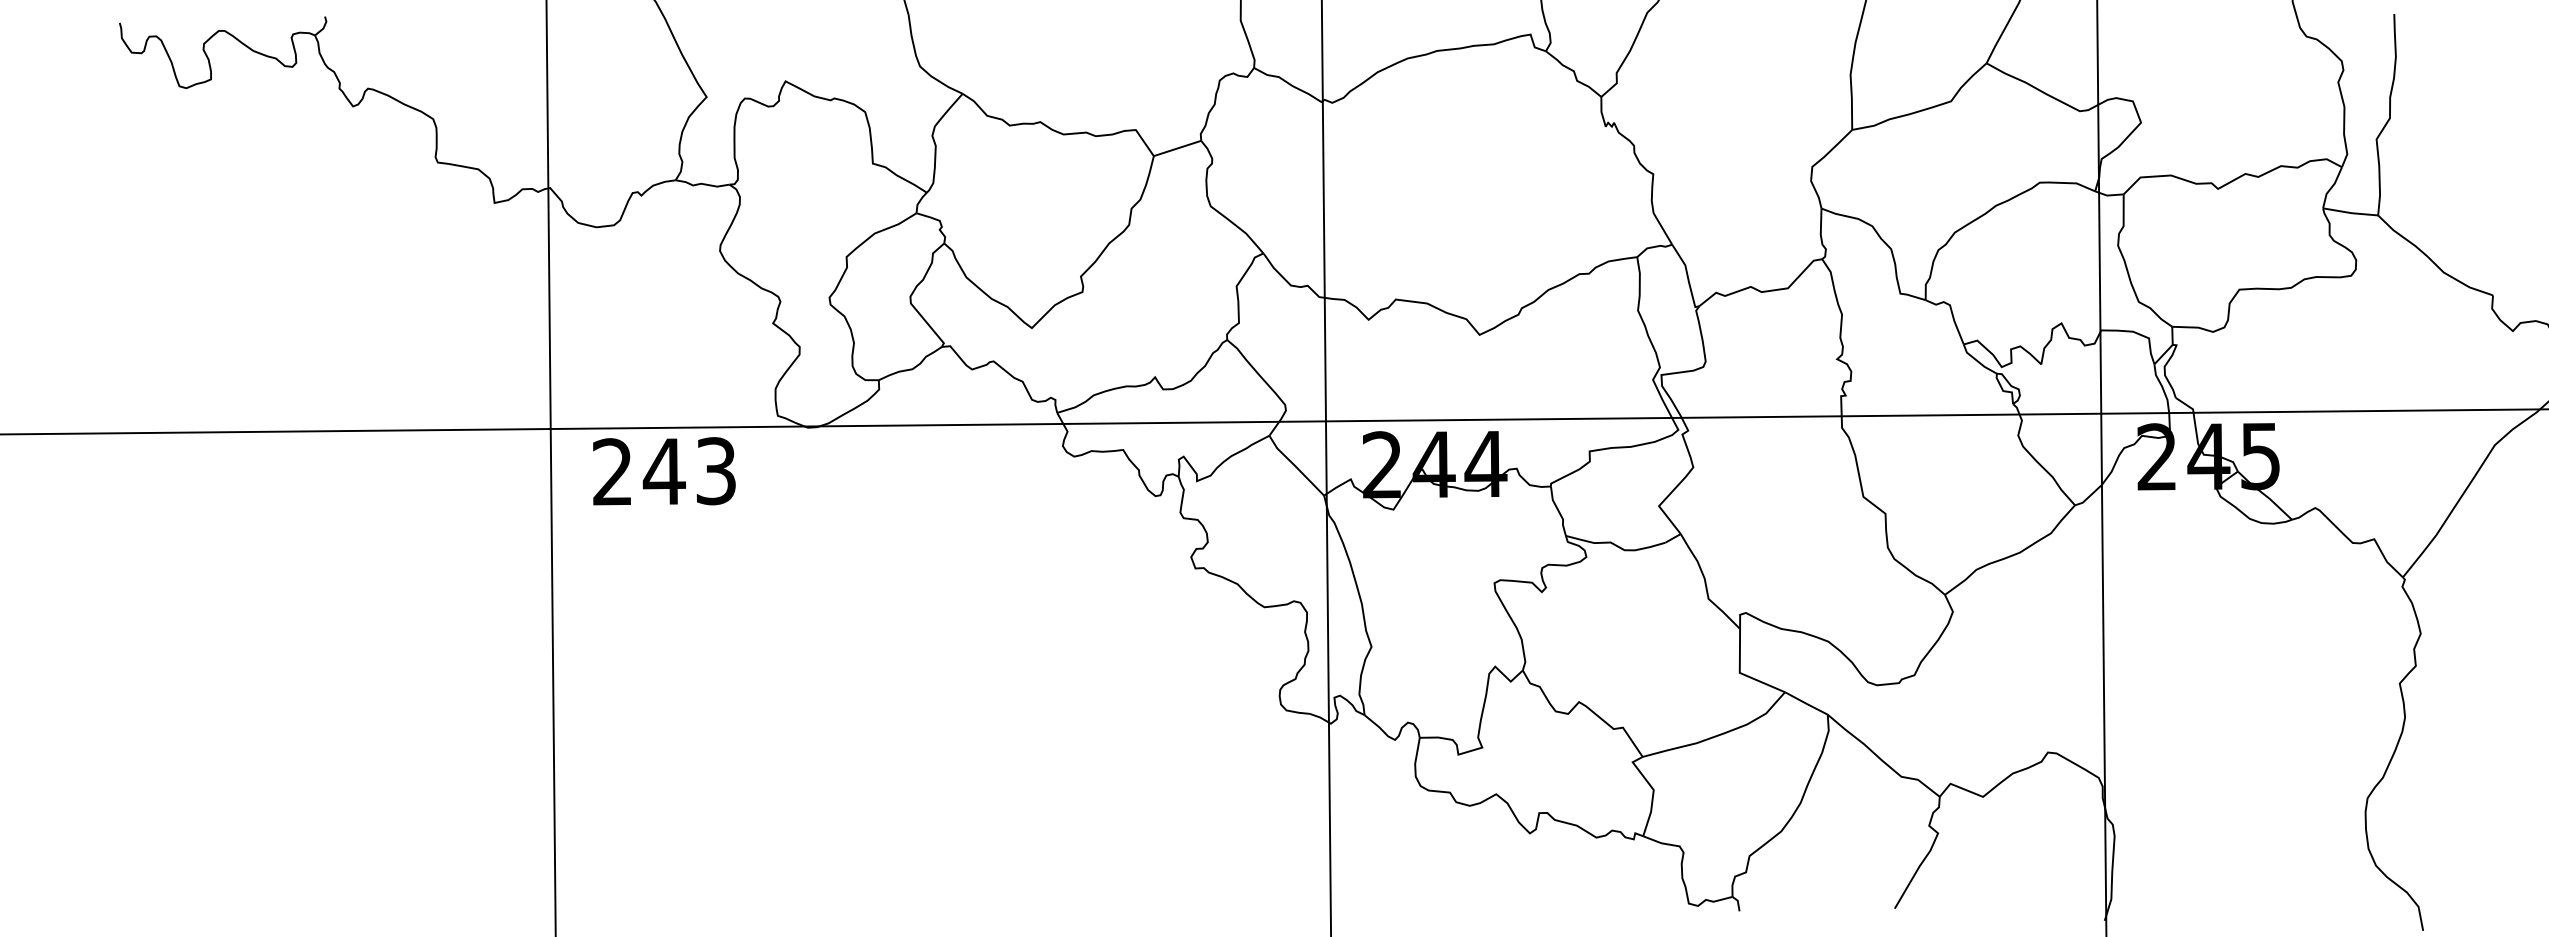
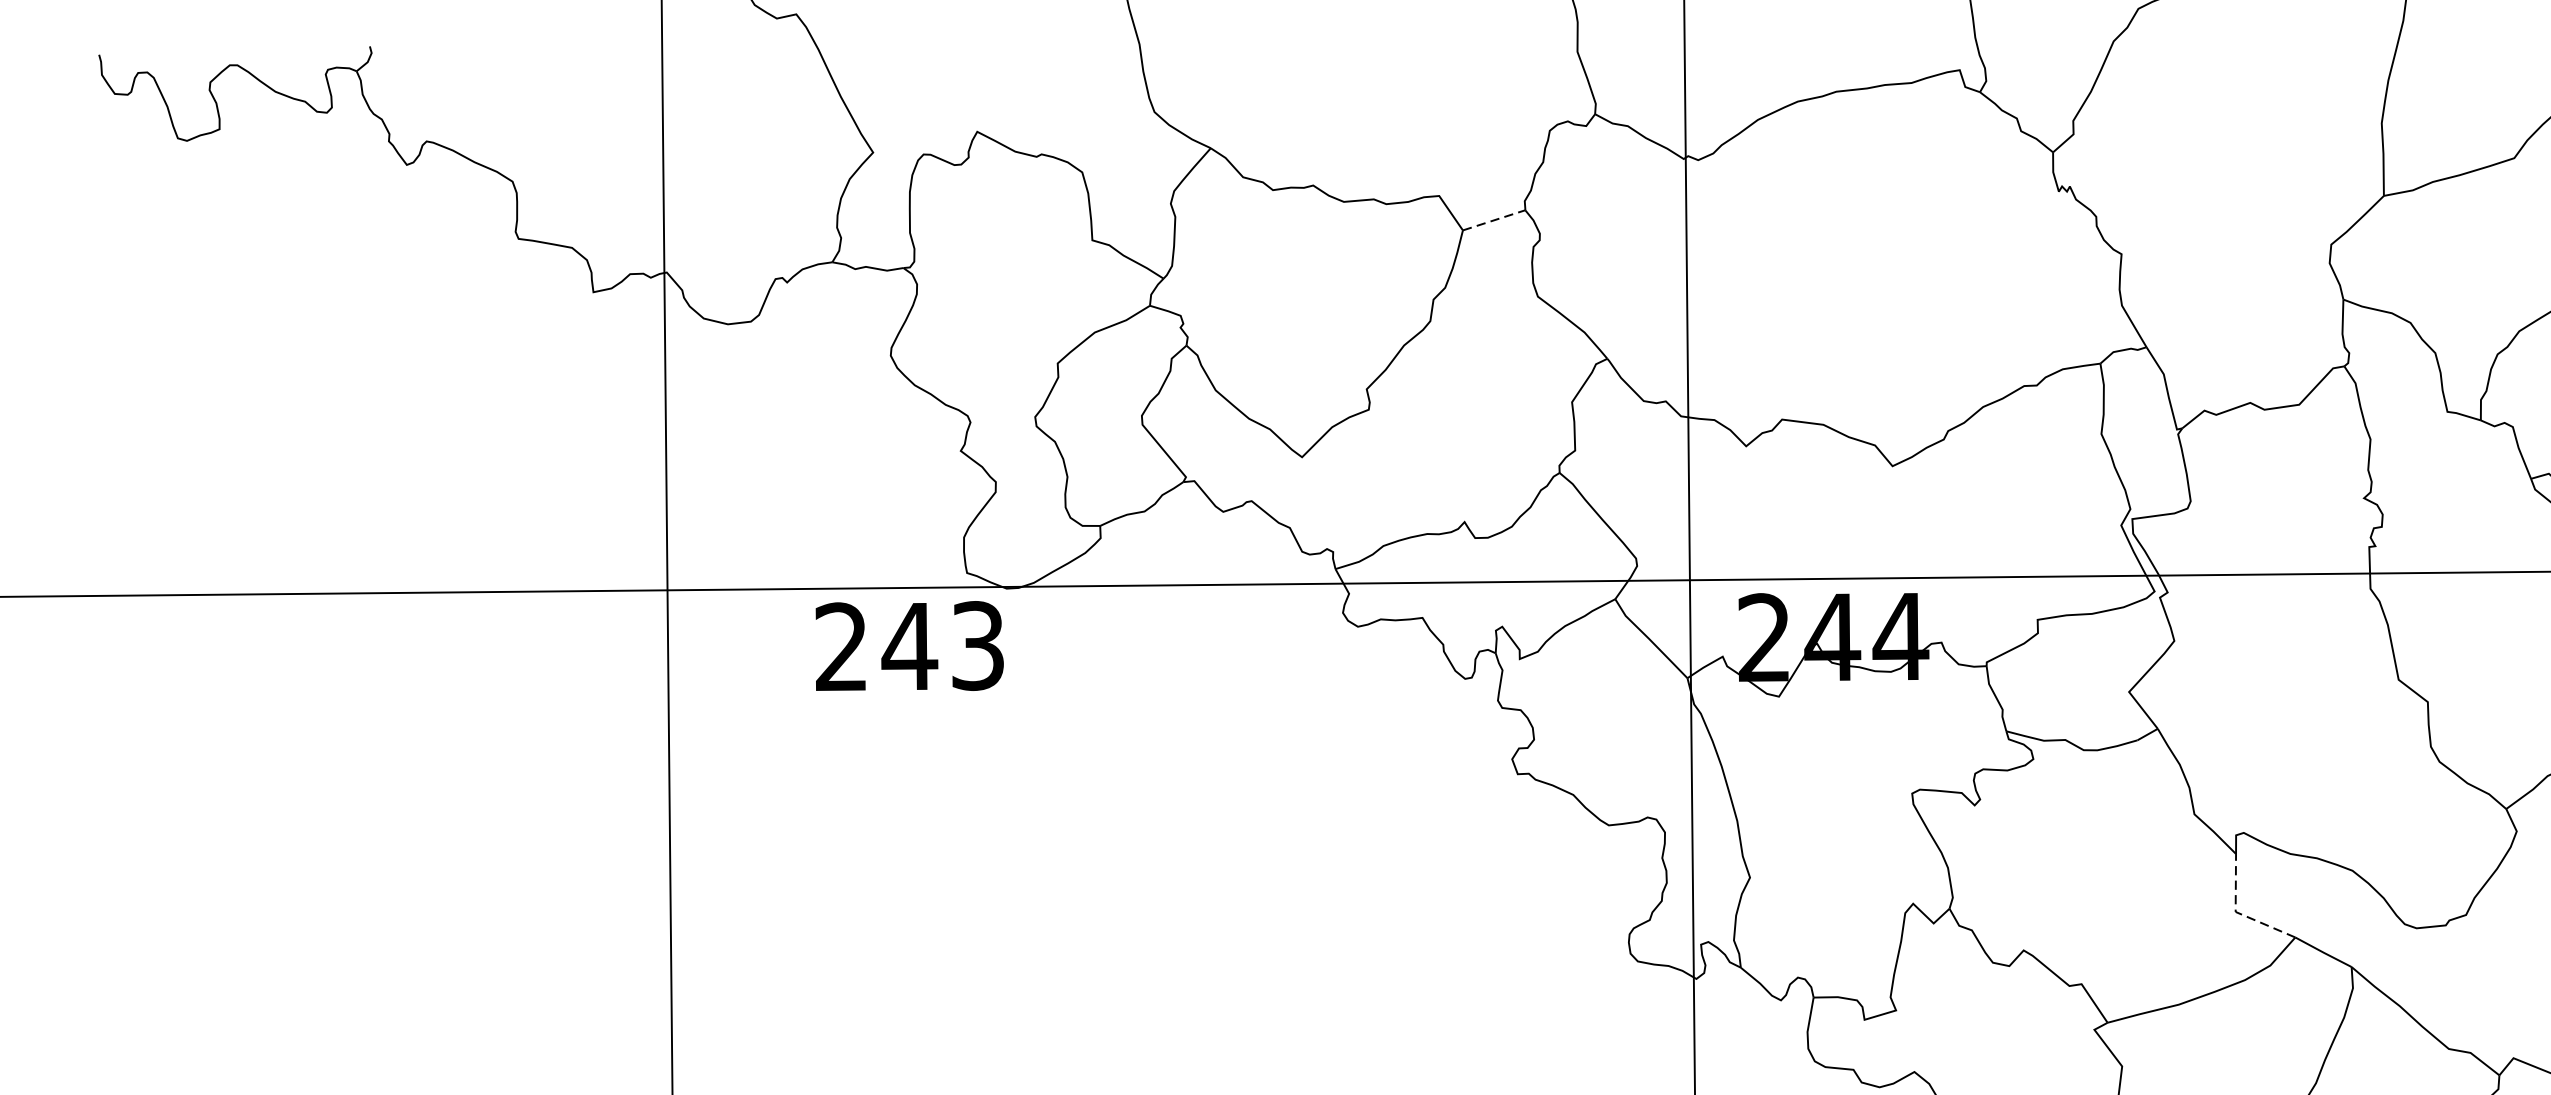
line: (1177, 148) -> (1494, 220), solid -> dashed
text: (664, 471) -> (909, 646), moved
line: (1741, 673) -> (2237, 912), solid -> dashed

